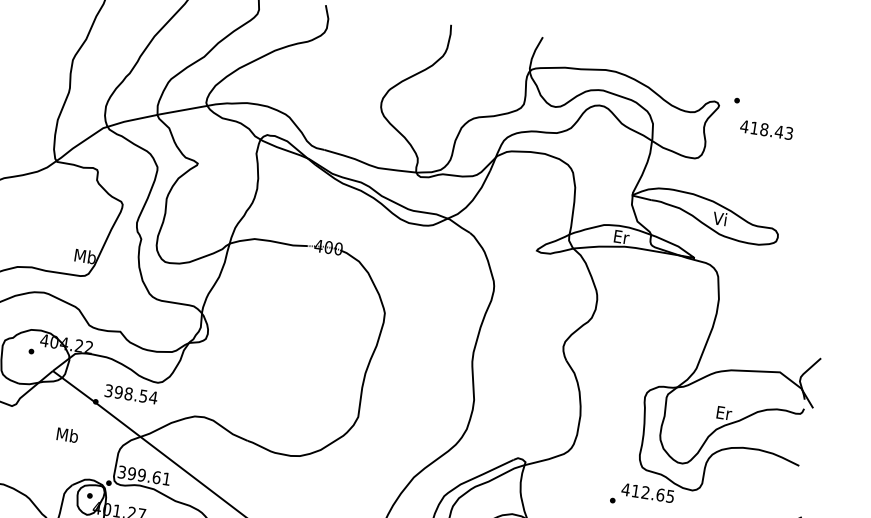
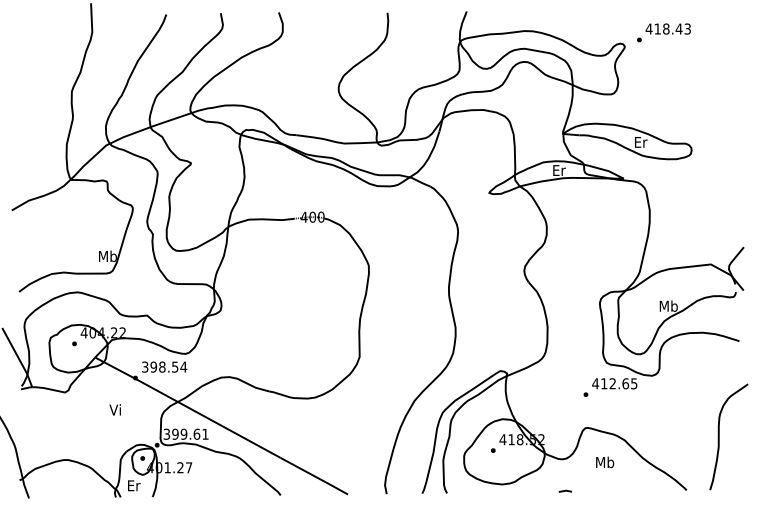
text: (765, 129) -> (667, 28), moved
text: (720, 217) -> (640, 141), Vi -> Er
text: (723, 412) -> (668, 305), Er -> Mb
text: (67, 434) -> (115, 409), Mb -> Vi

